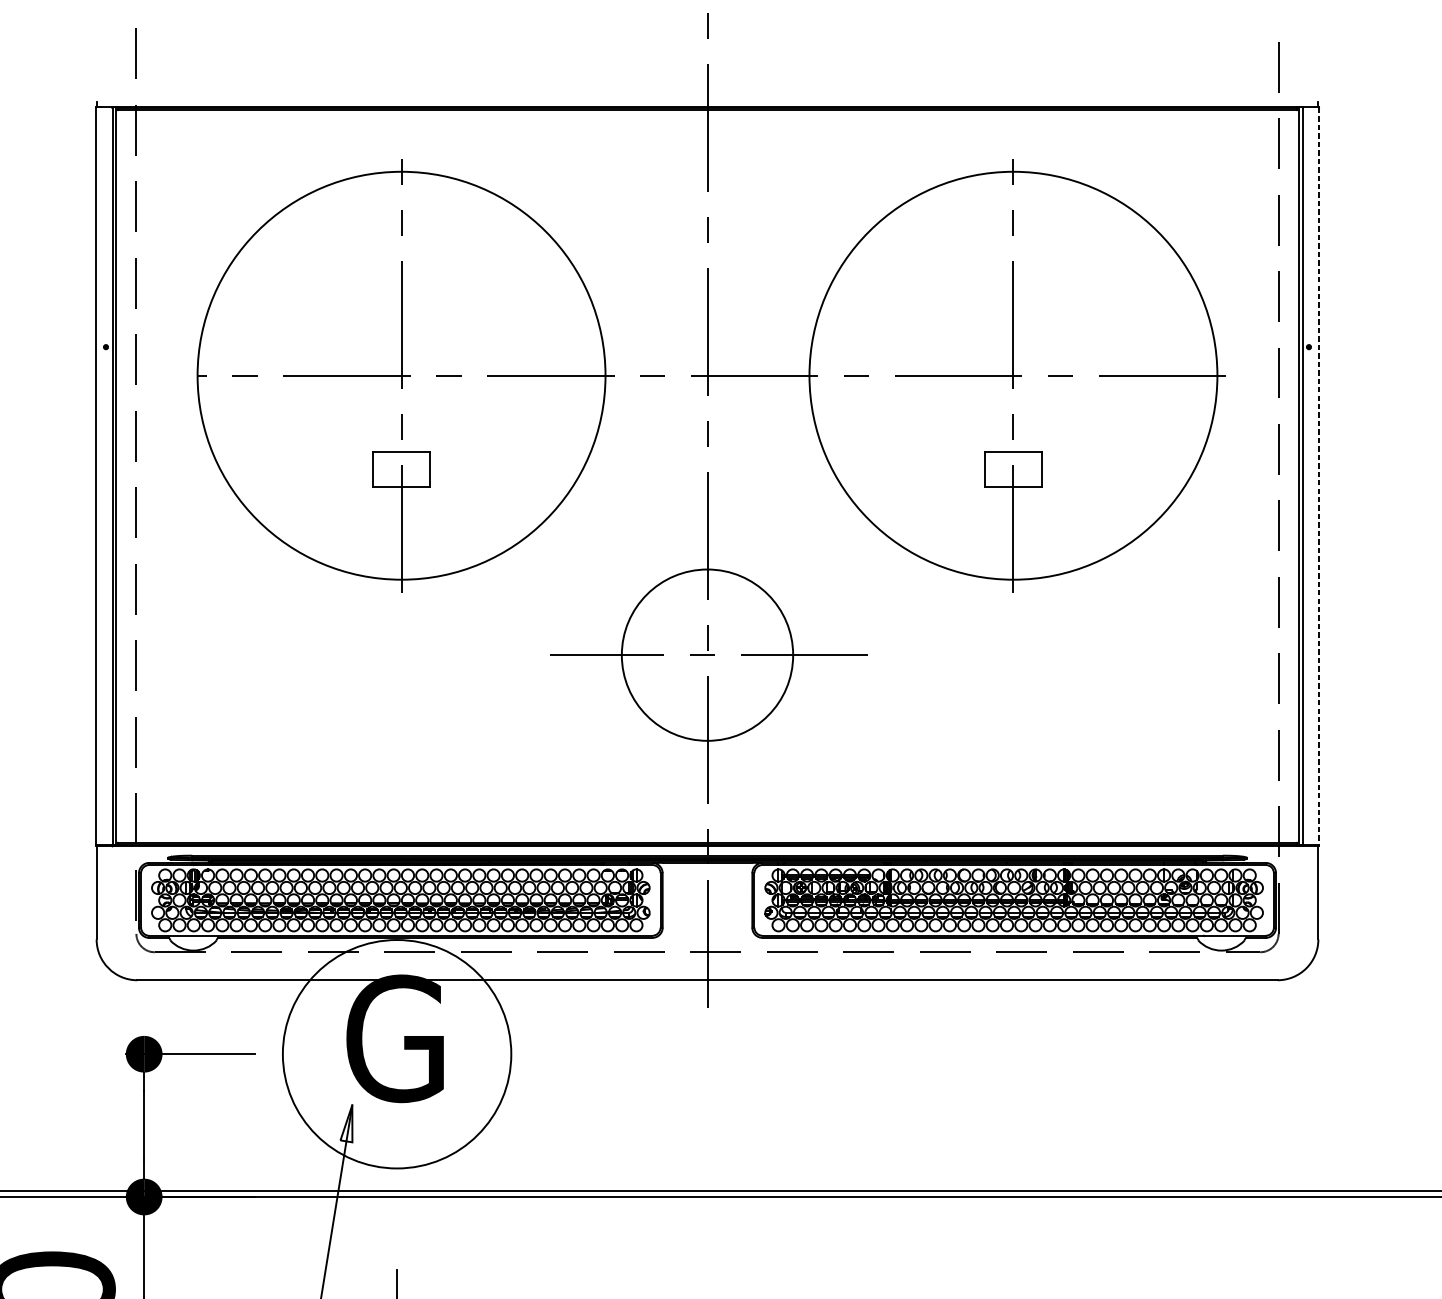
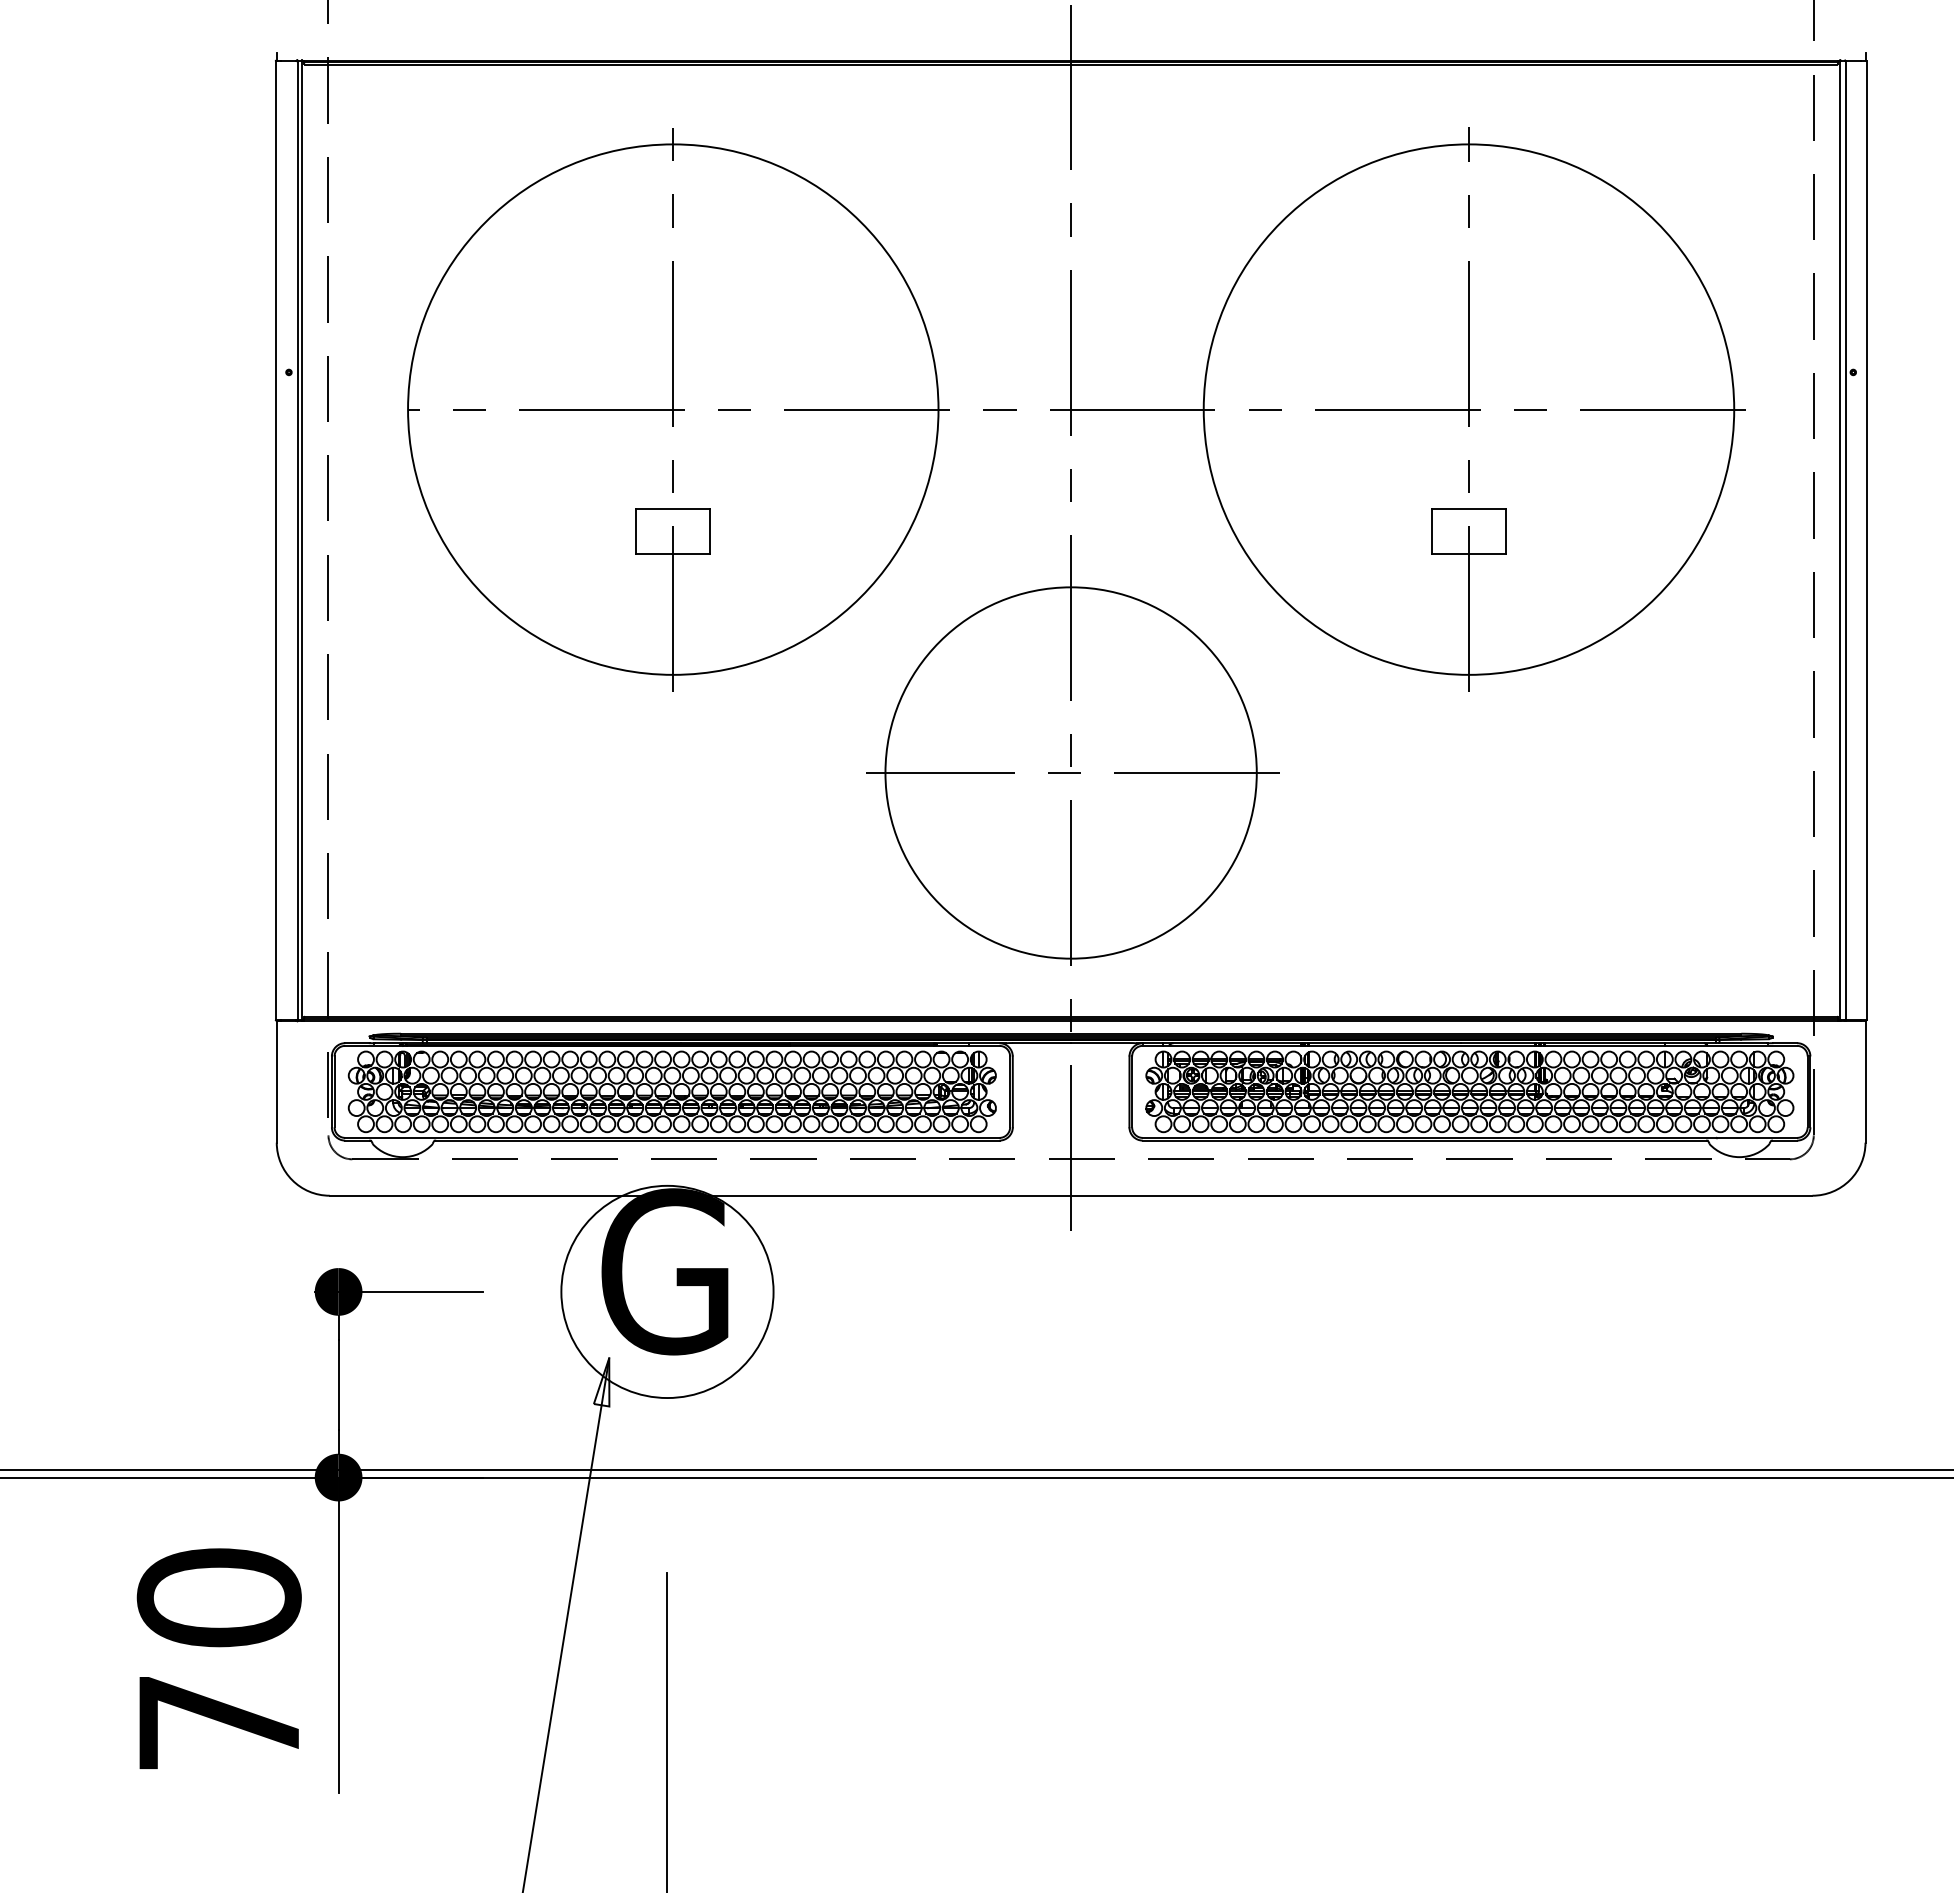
line: (1319, 477) -> (1866, 541), dashed -> solid
circle: (707, 654) -> (1070, 772), size x1.67
circle: (397, 1053) -> (667, 1291), size x0.71

